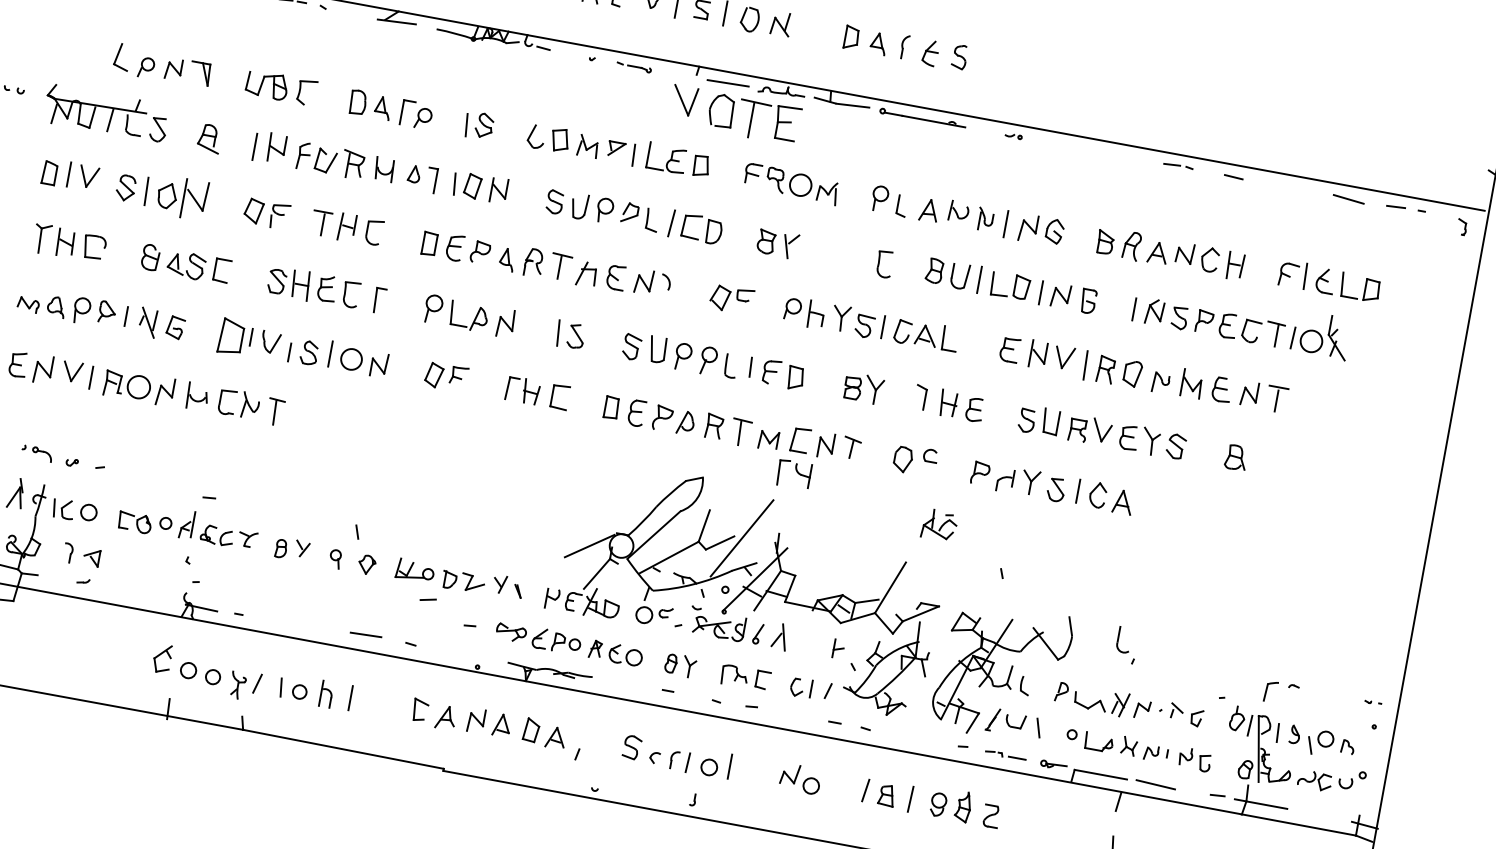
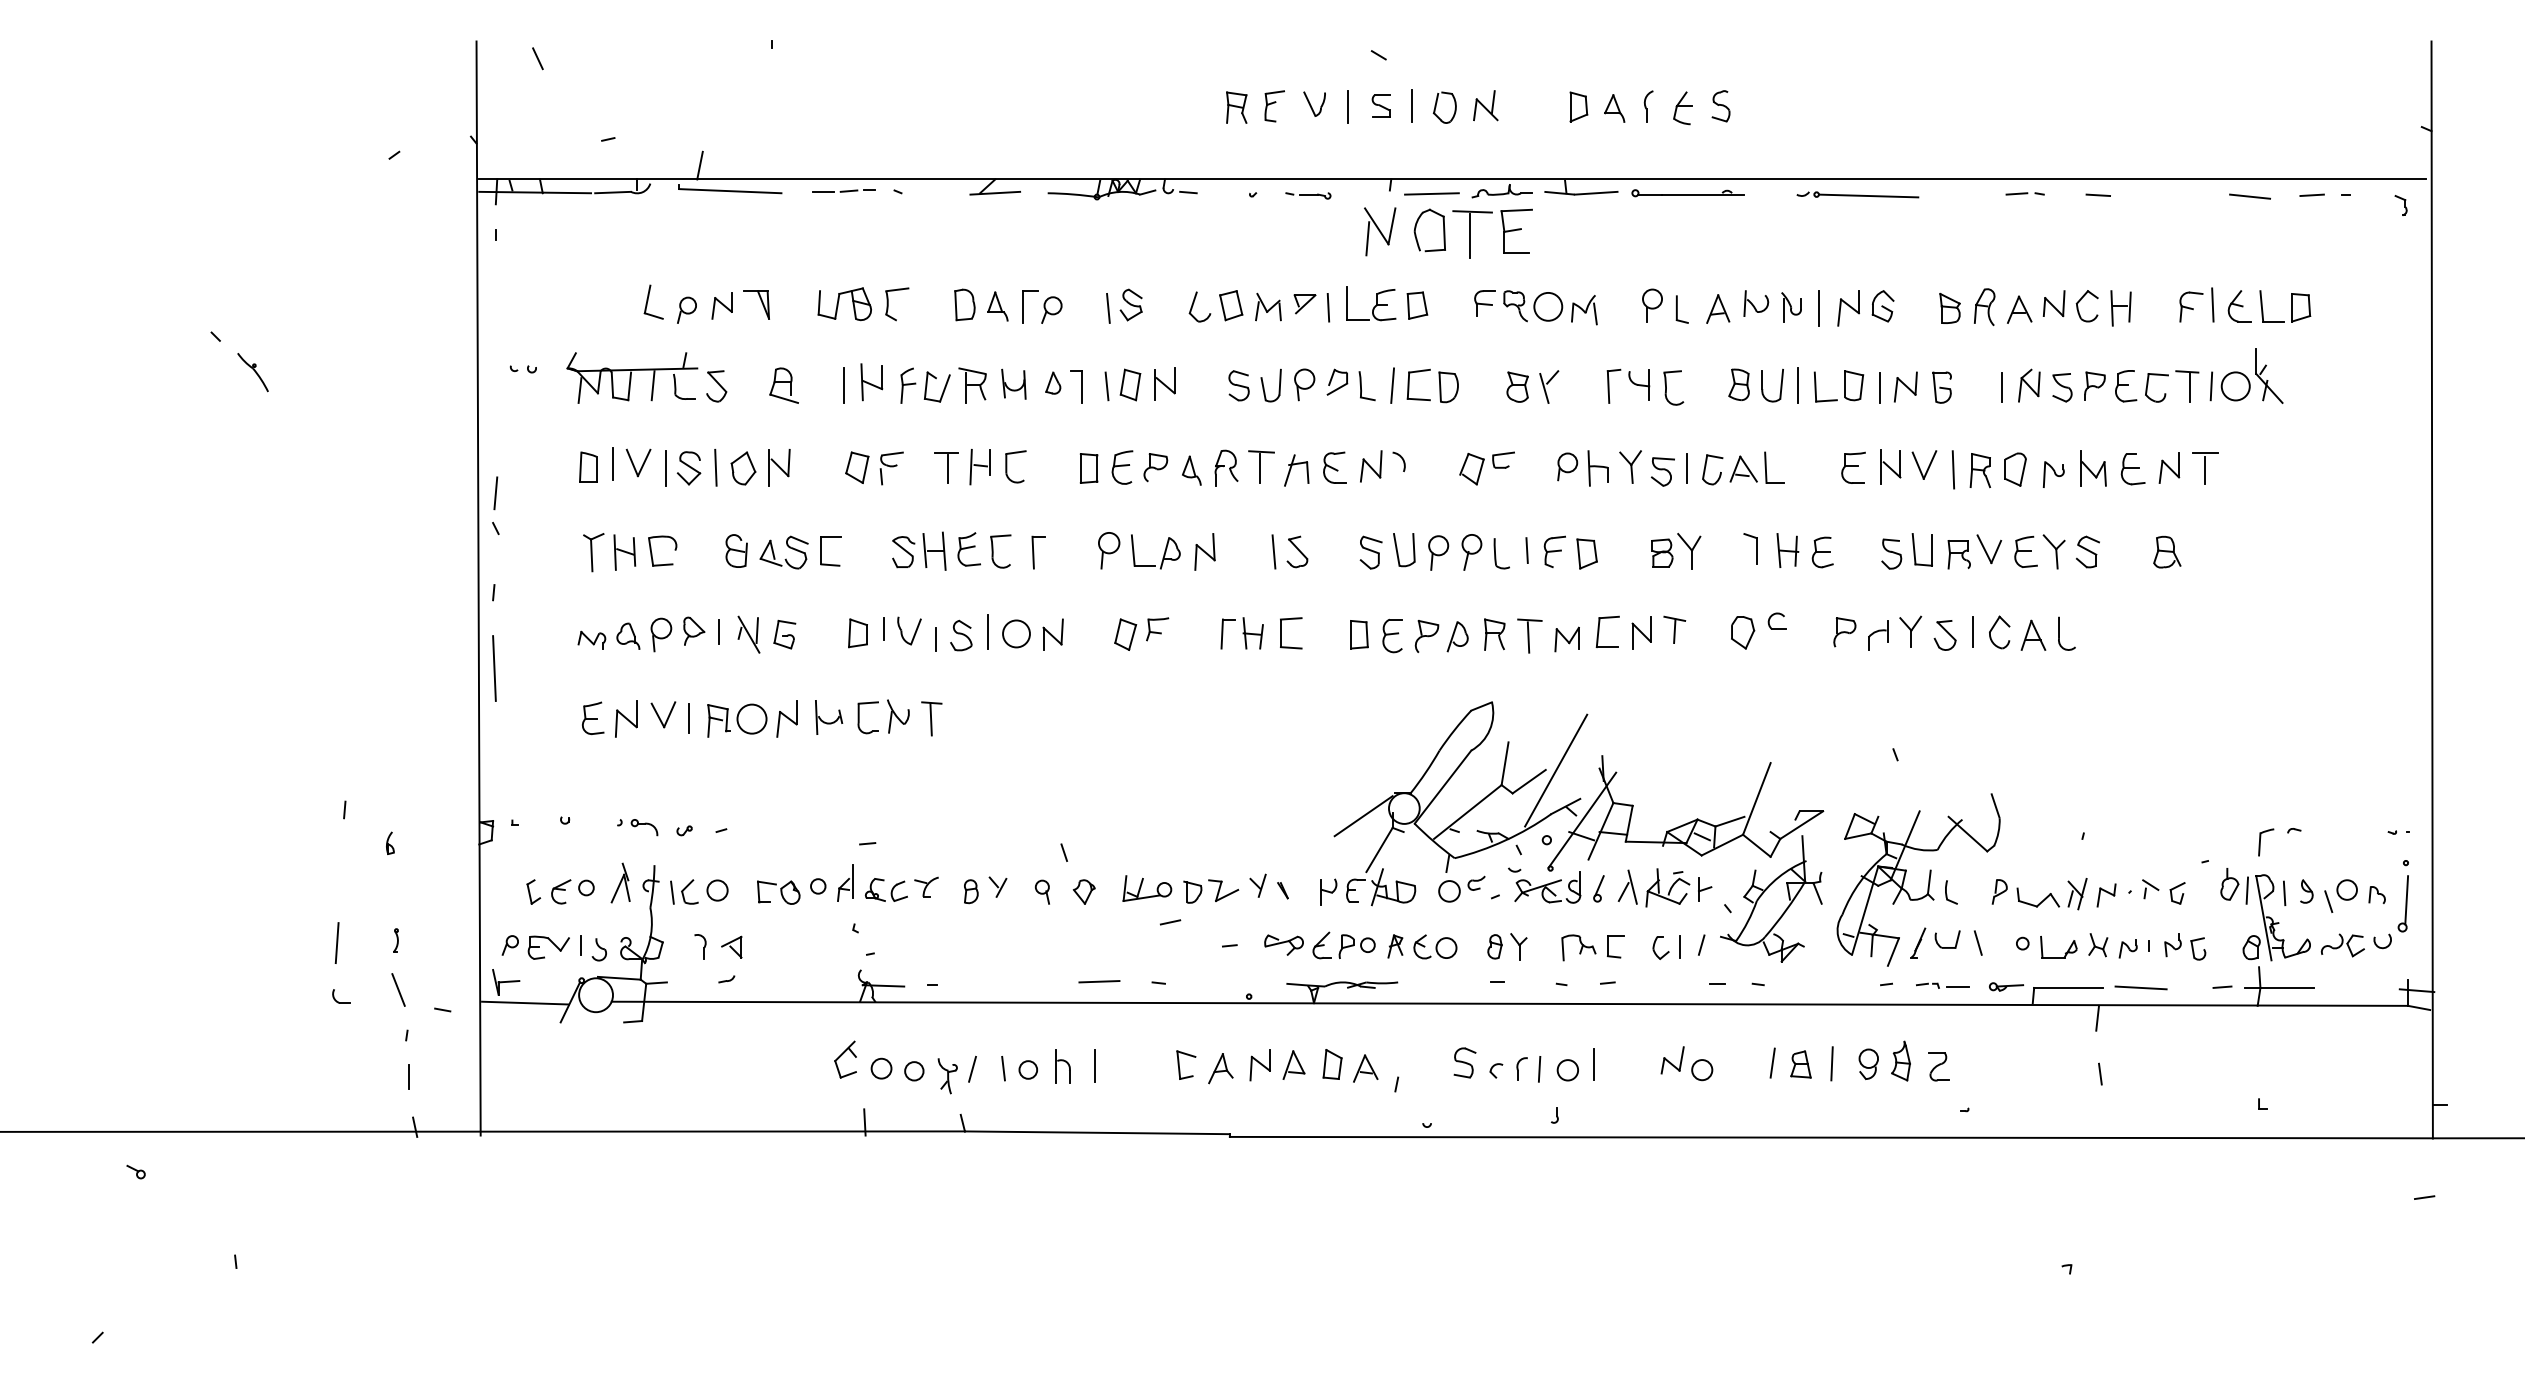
line: (673, 108) -> (1367, 238), added
line: (1059, 145) -> (1868, 195), added
line: (108, 184) -> (665, 468), added
part: (194, 200) -> (779, 467), size x0.71
part: (230, 336) -> (857, 633), size x0.62
part: (794, 474) -> (1628, 385), moved
part: (939, 525) -> (1667, 887), moved
part: (1118, 638) -> (2059, 633), moved
line: (1369, 755) -> (2406, 900), added

